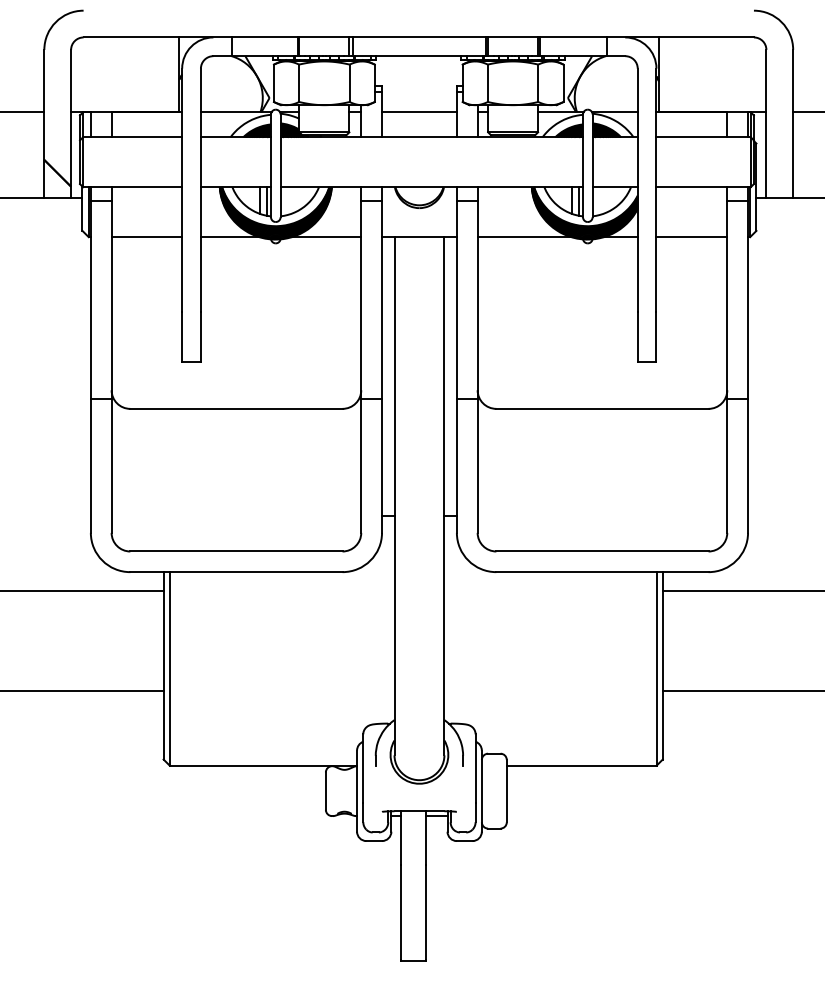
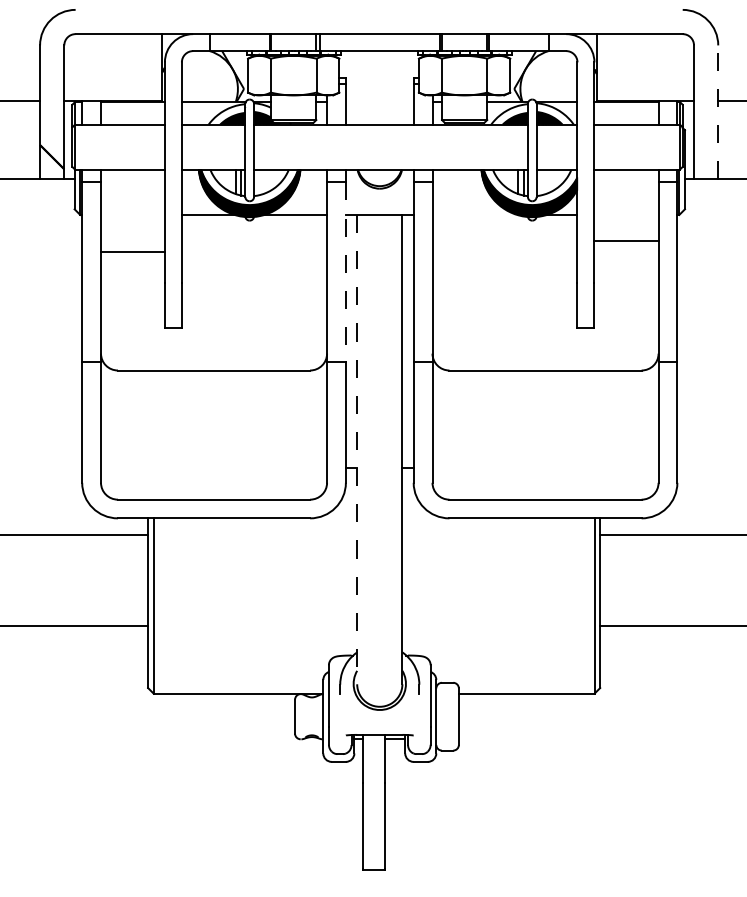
line: (419, 111) -> (379, 101), removed
line: (793, 122) -> (718, 111), solid -> dashed
line: (146, 236) -> (132, 251), moved
line: (524, 236) -> (474, 214), removed
line: (691, 236) -> (626, 240), moved
line: (381, 300) -> (345, 272), solid -> dashed
line: (394, 496) -> (357, 449), solid -> dashed

